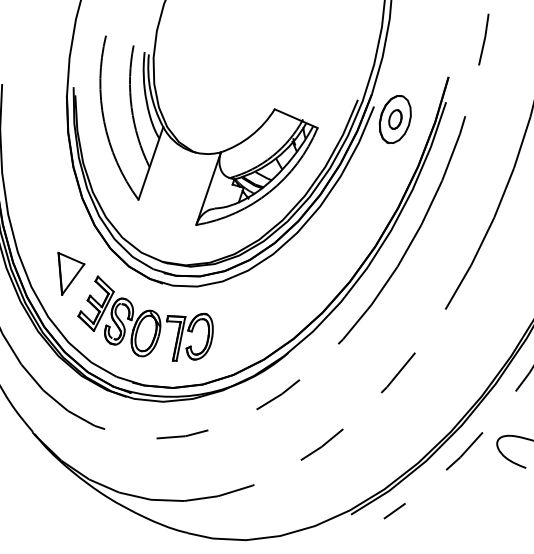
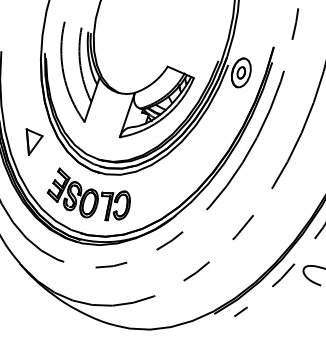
part: (71, 272) -> (34, 141), moved

